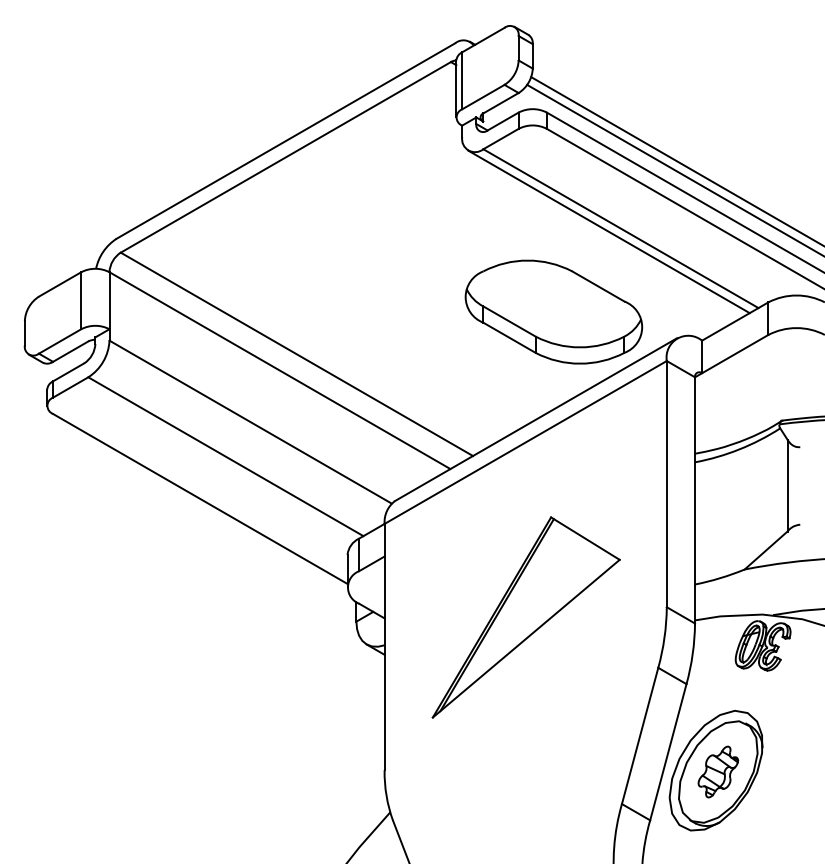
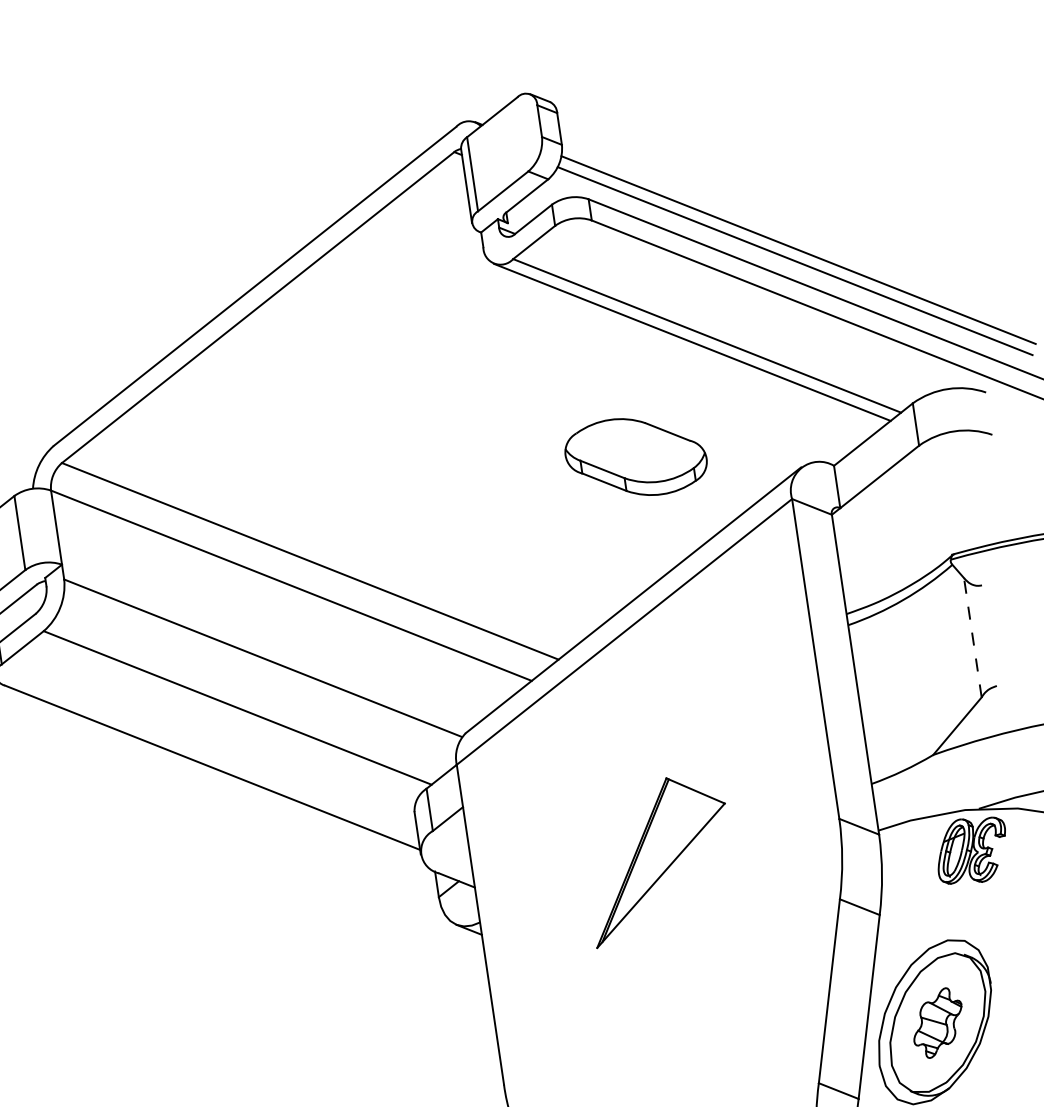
part: (553, 311) -> (635, 456), size x0.6
line: (787, 485) -> (972, 637), solid -> dashed
part: (525, 617) -> (657, 859), size x0.6

